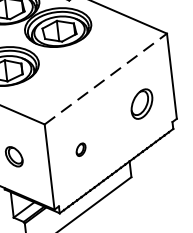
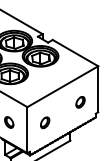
line: (105, 78) -> (62, 86), dashed -> solid
part: (141, 104) -> (80, 102), size x0.71
part: (81, 148) -> (45, 122), size x1.67

